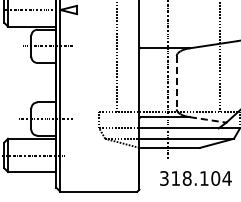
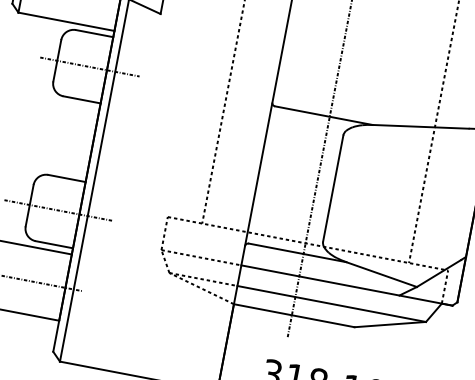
line: (176, 82) -> (332, 187), dashed -> solid
line: (208, 120) -> (382, 275), dashed -> solid

